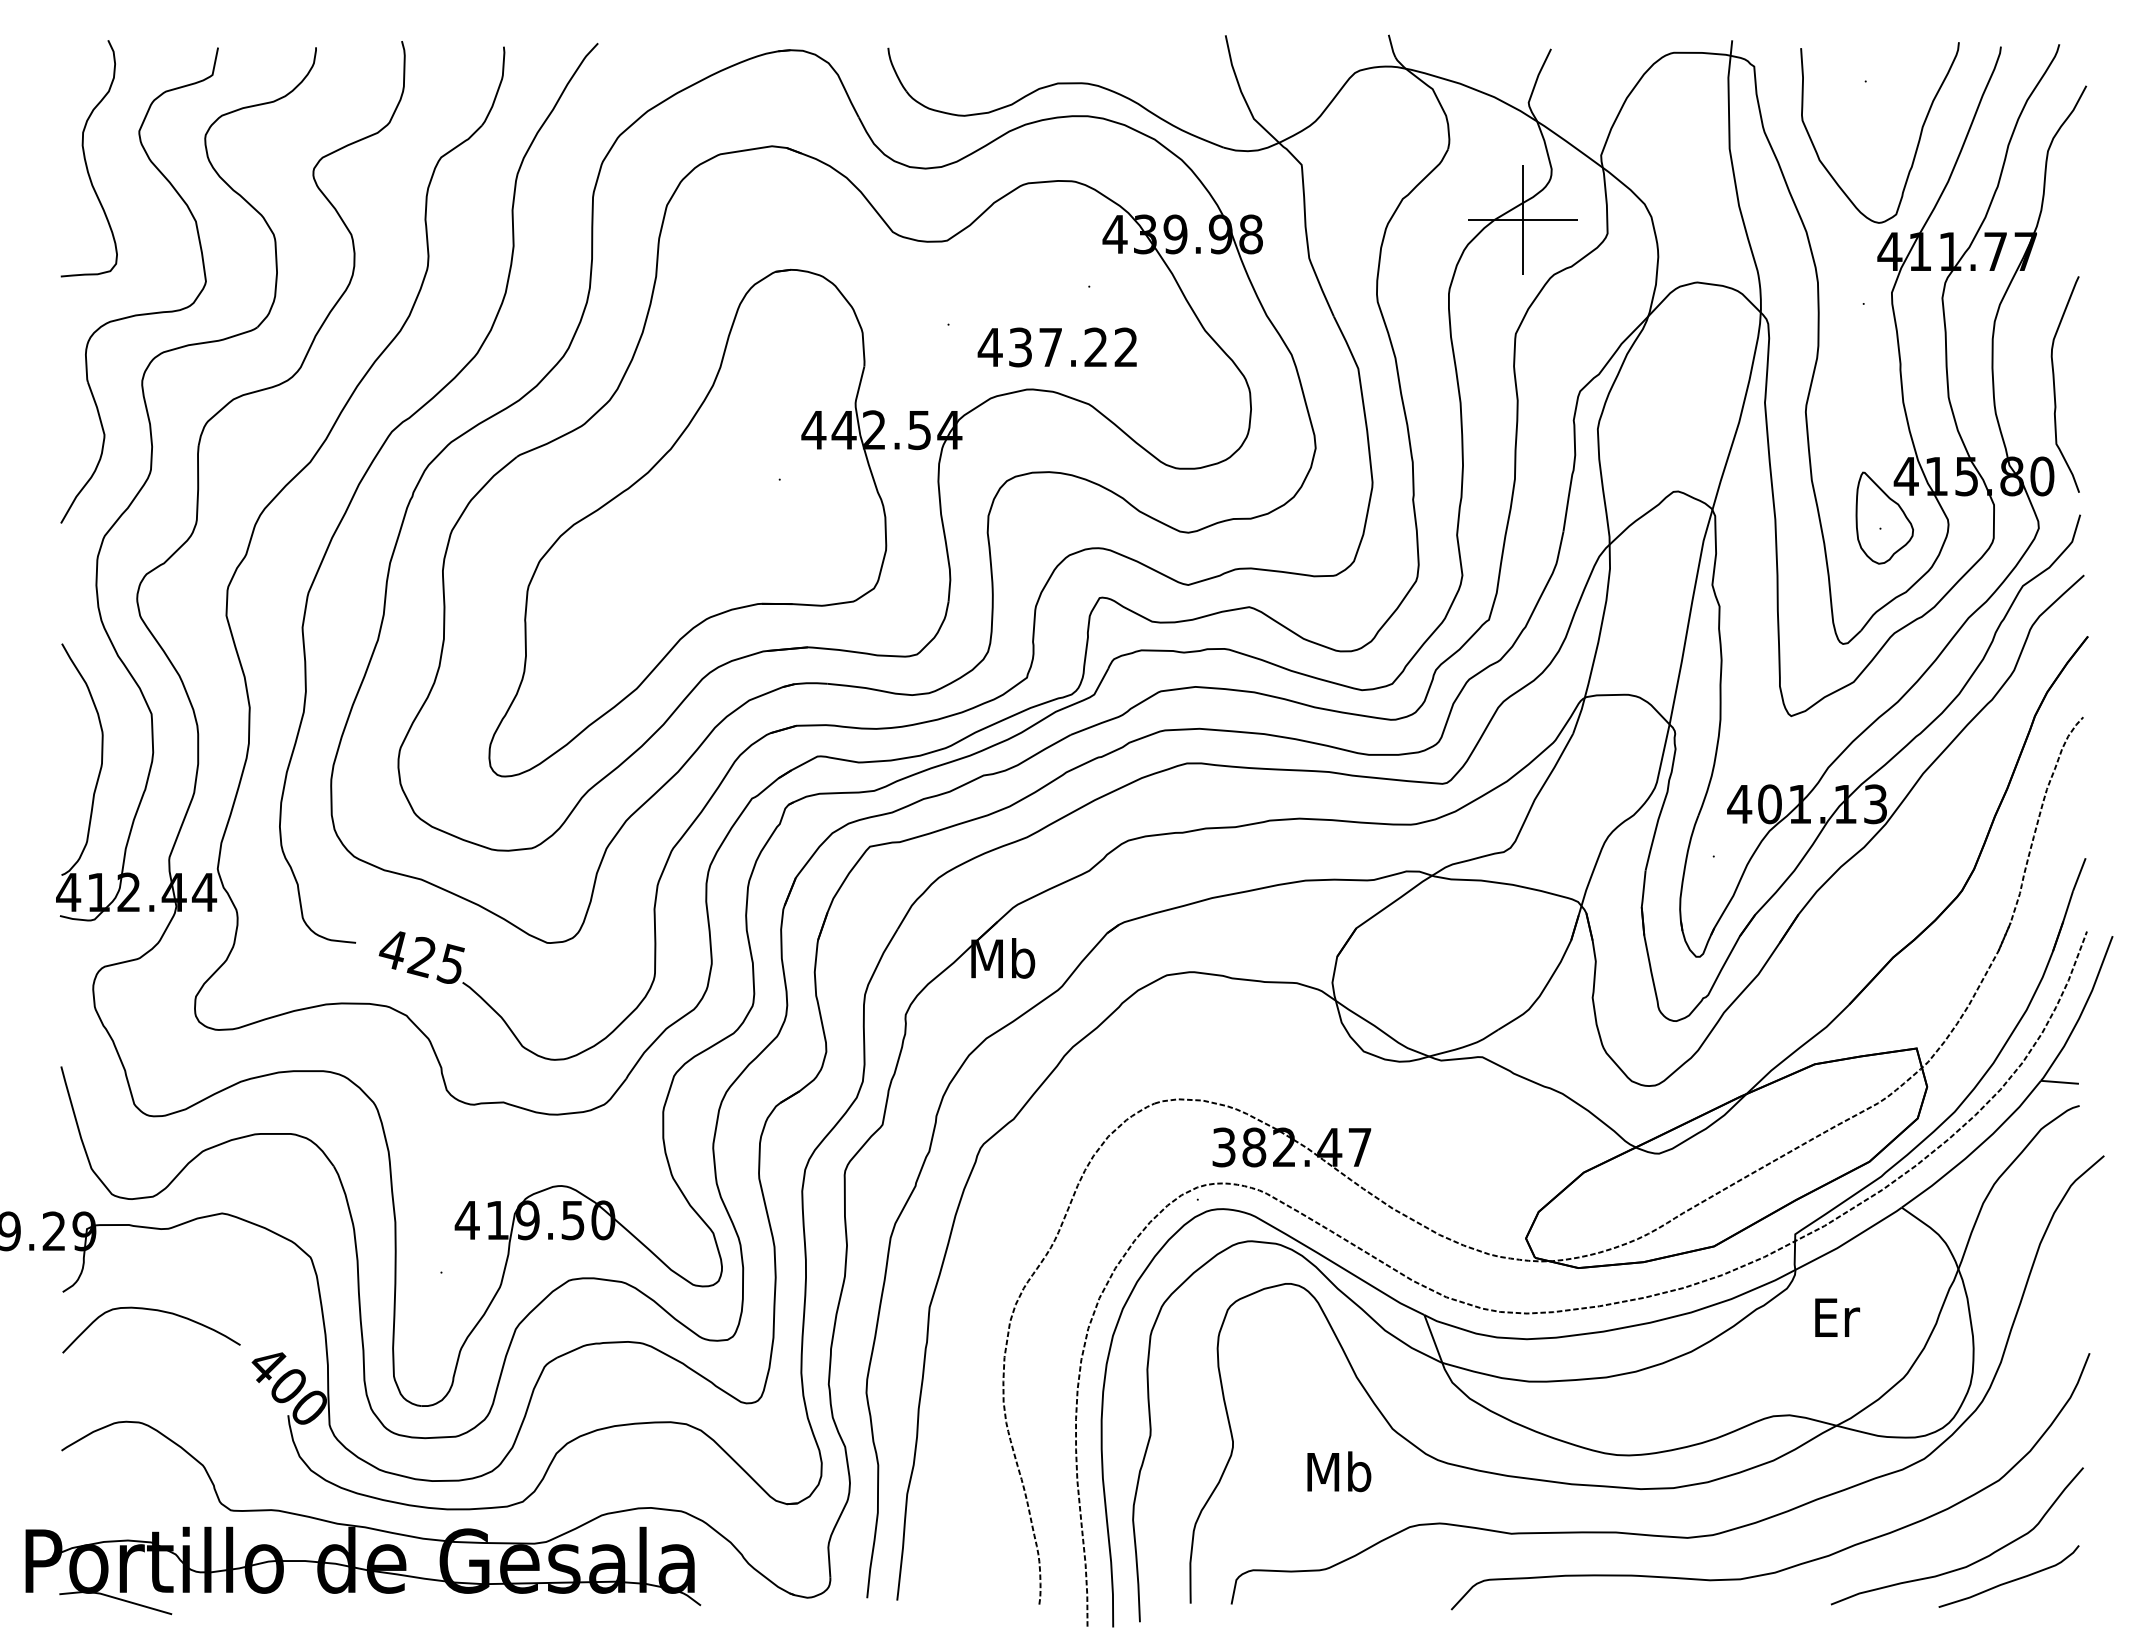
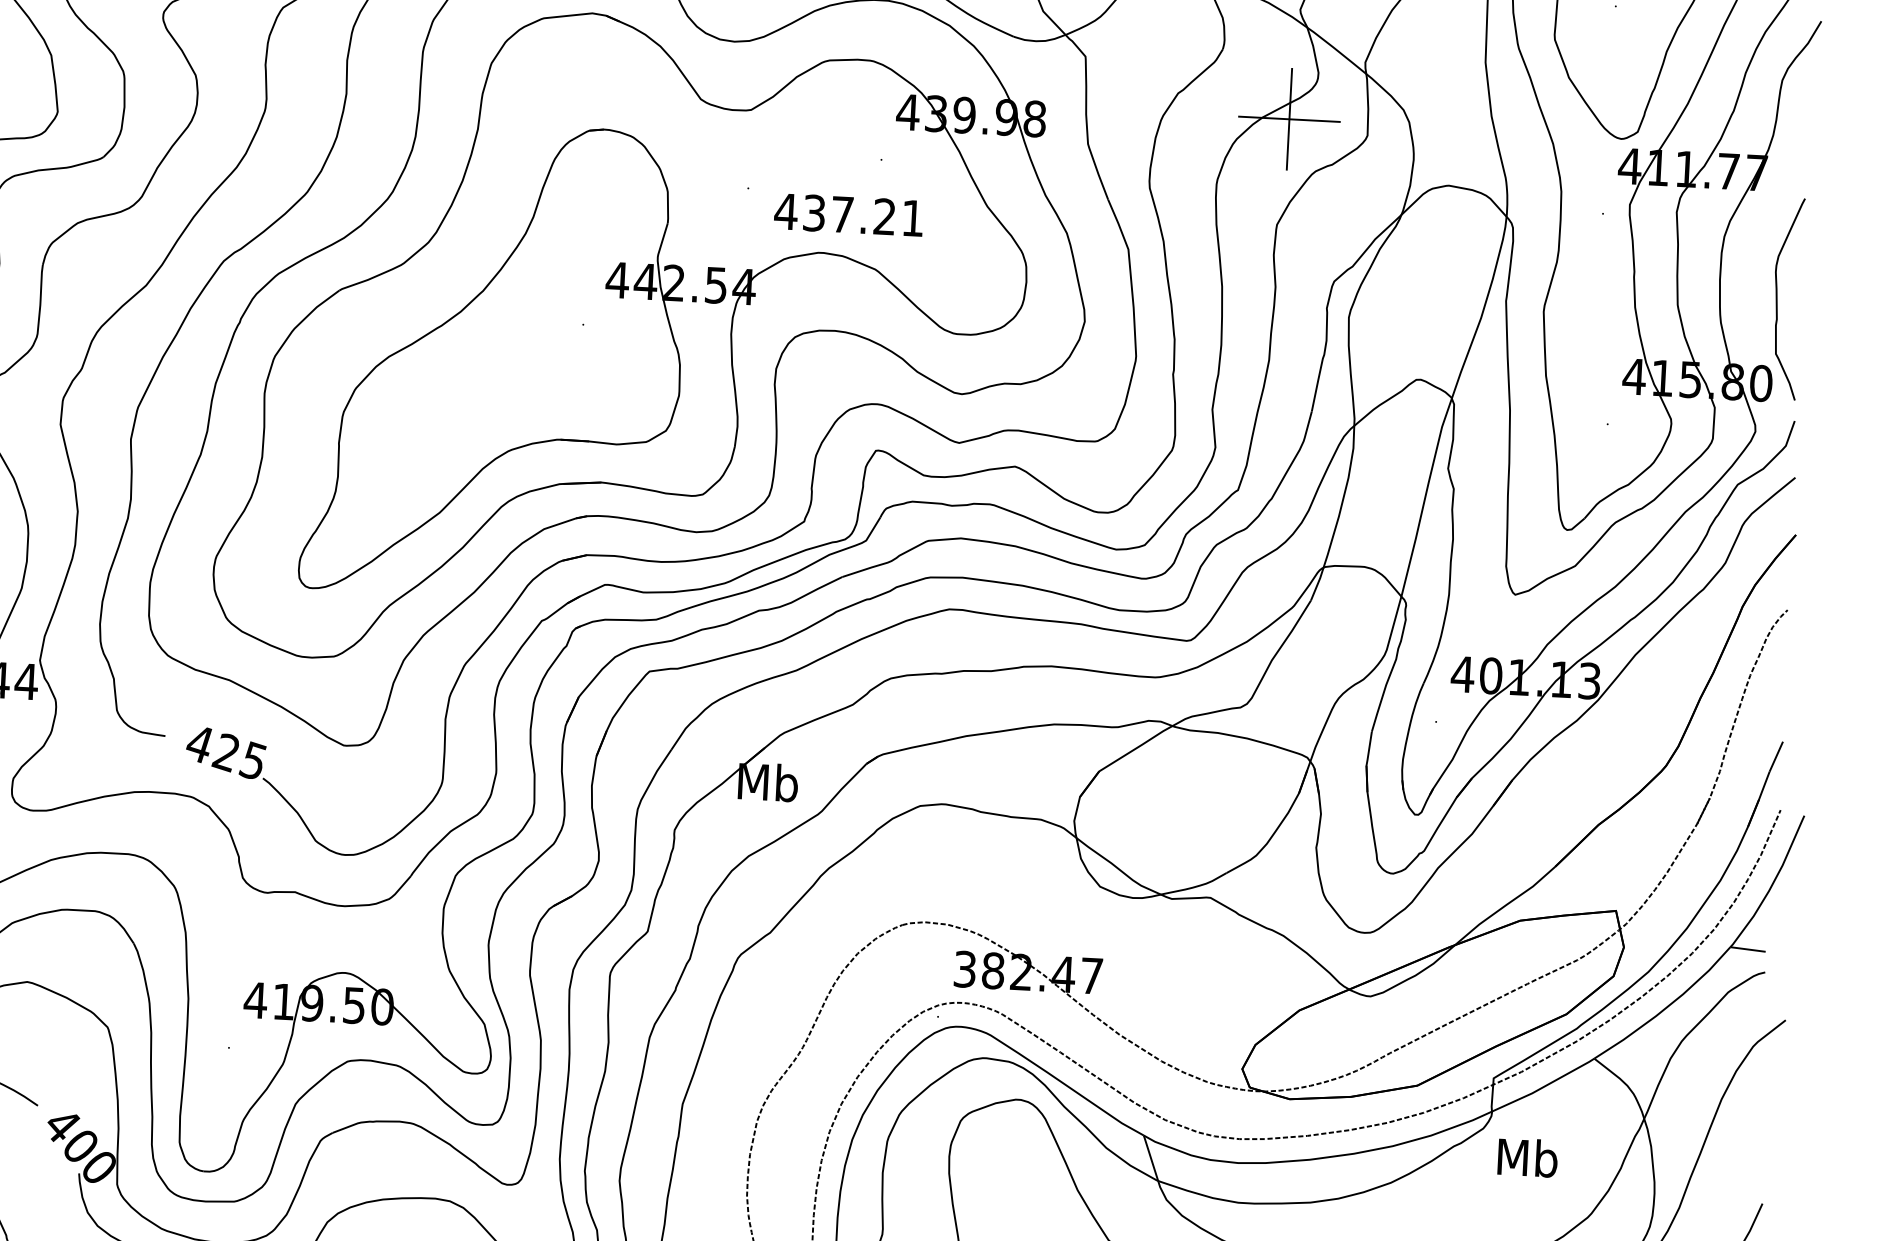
text: (1125, 346) -> (912, 217), 437.22 -> 437.21
part: (1884, 517) -> (1611, 414), removed
text: (1836, 1317) -> (1528, 1157), Er -> Mb

